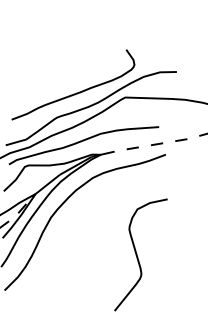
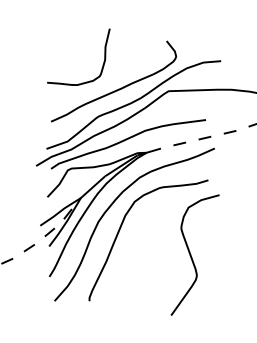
curve: (63, 68) -> (102, 64), added
curve: (71, 227) -> (120, 230), added

